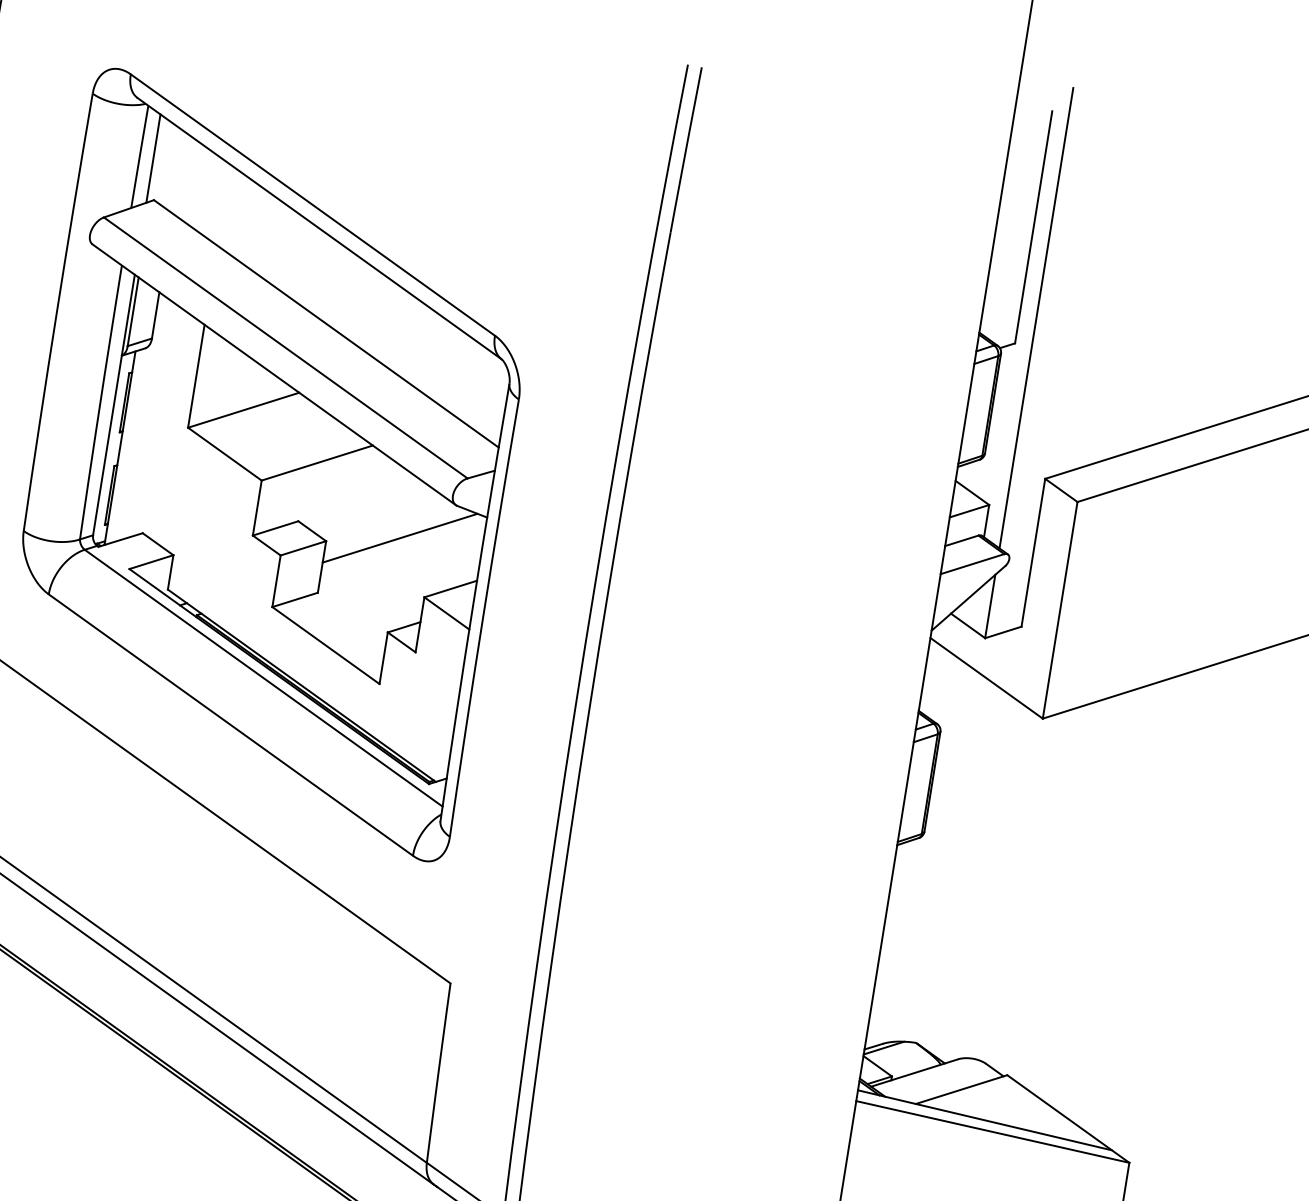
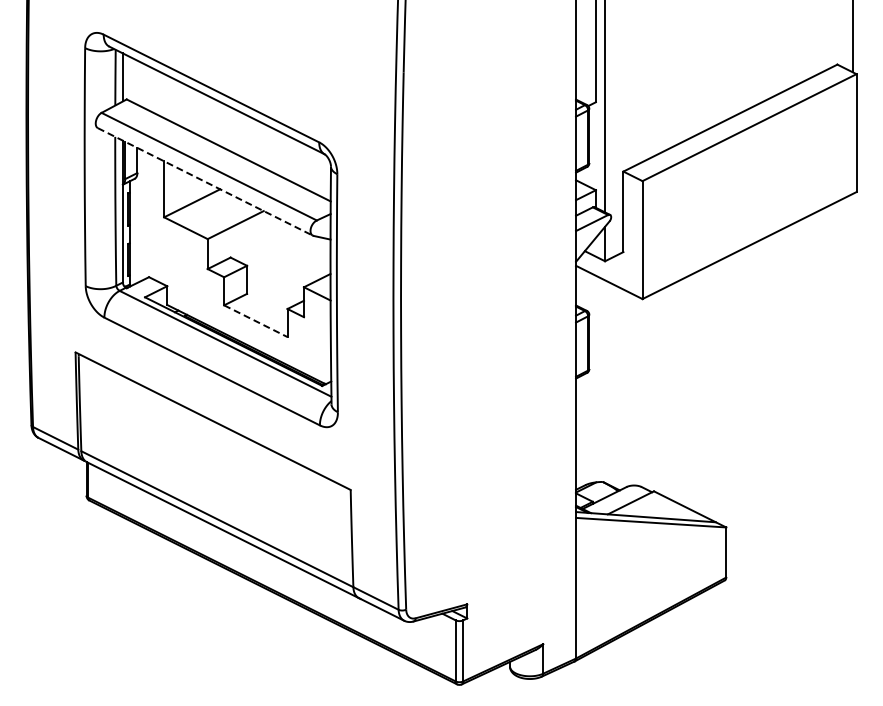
line: (274, 375) -> (205, 182), solid -> dashed
line: (401, 537) -> (286, 257), removed
line: (327, 646) -> (256, 321), solid -> dashed

